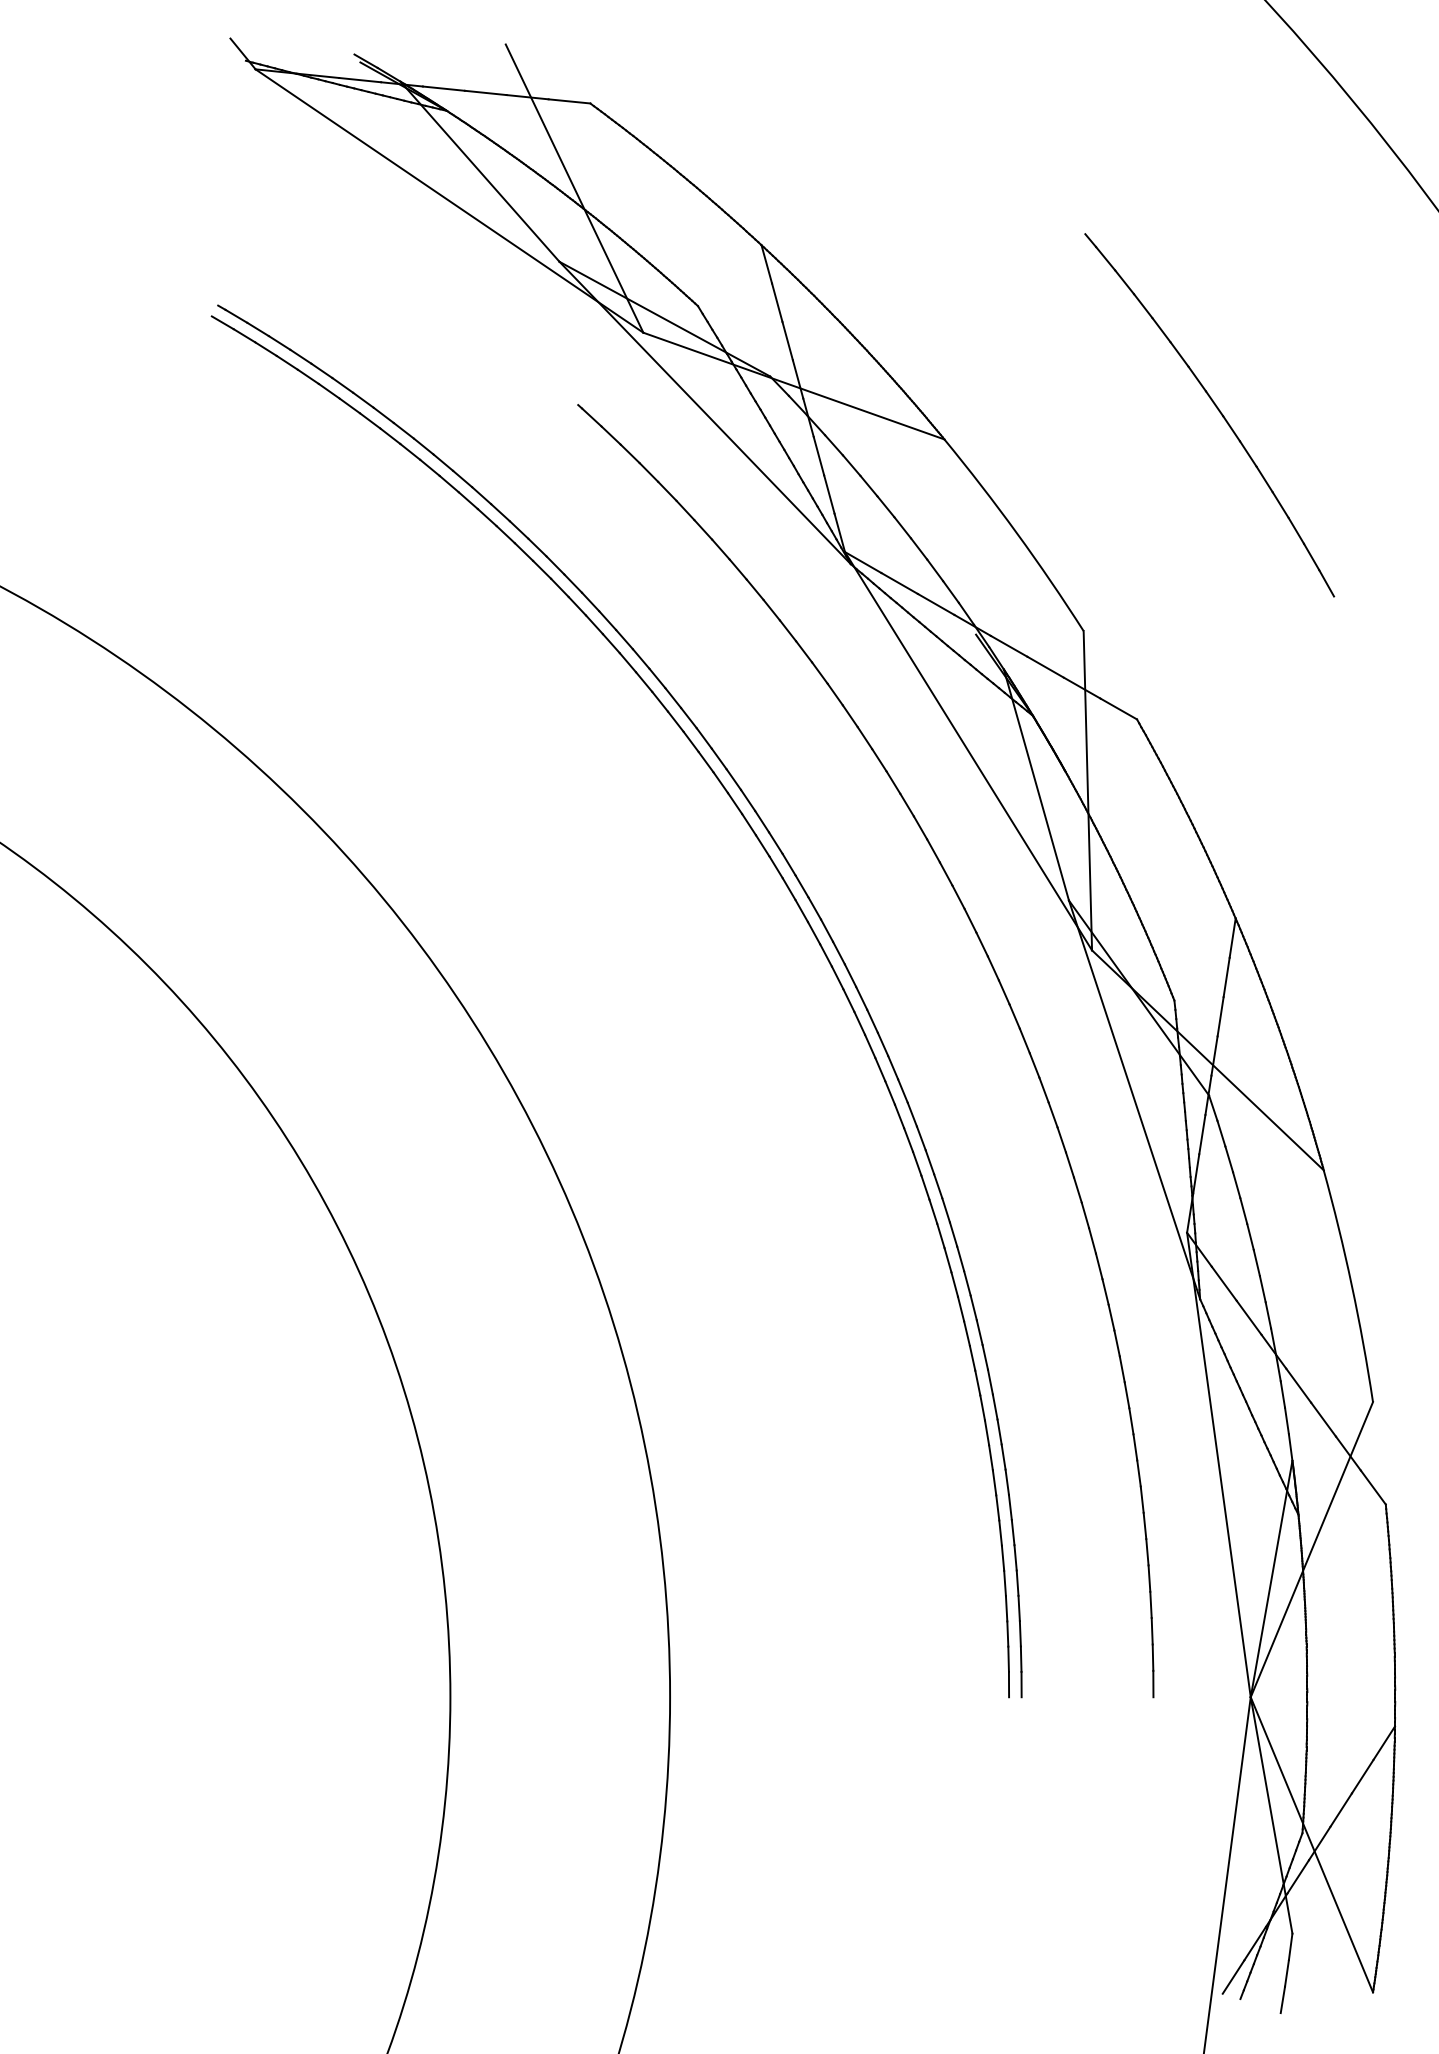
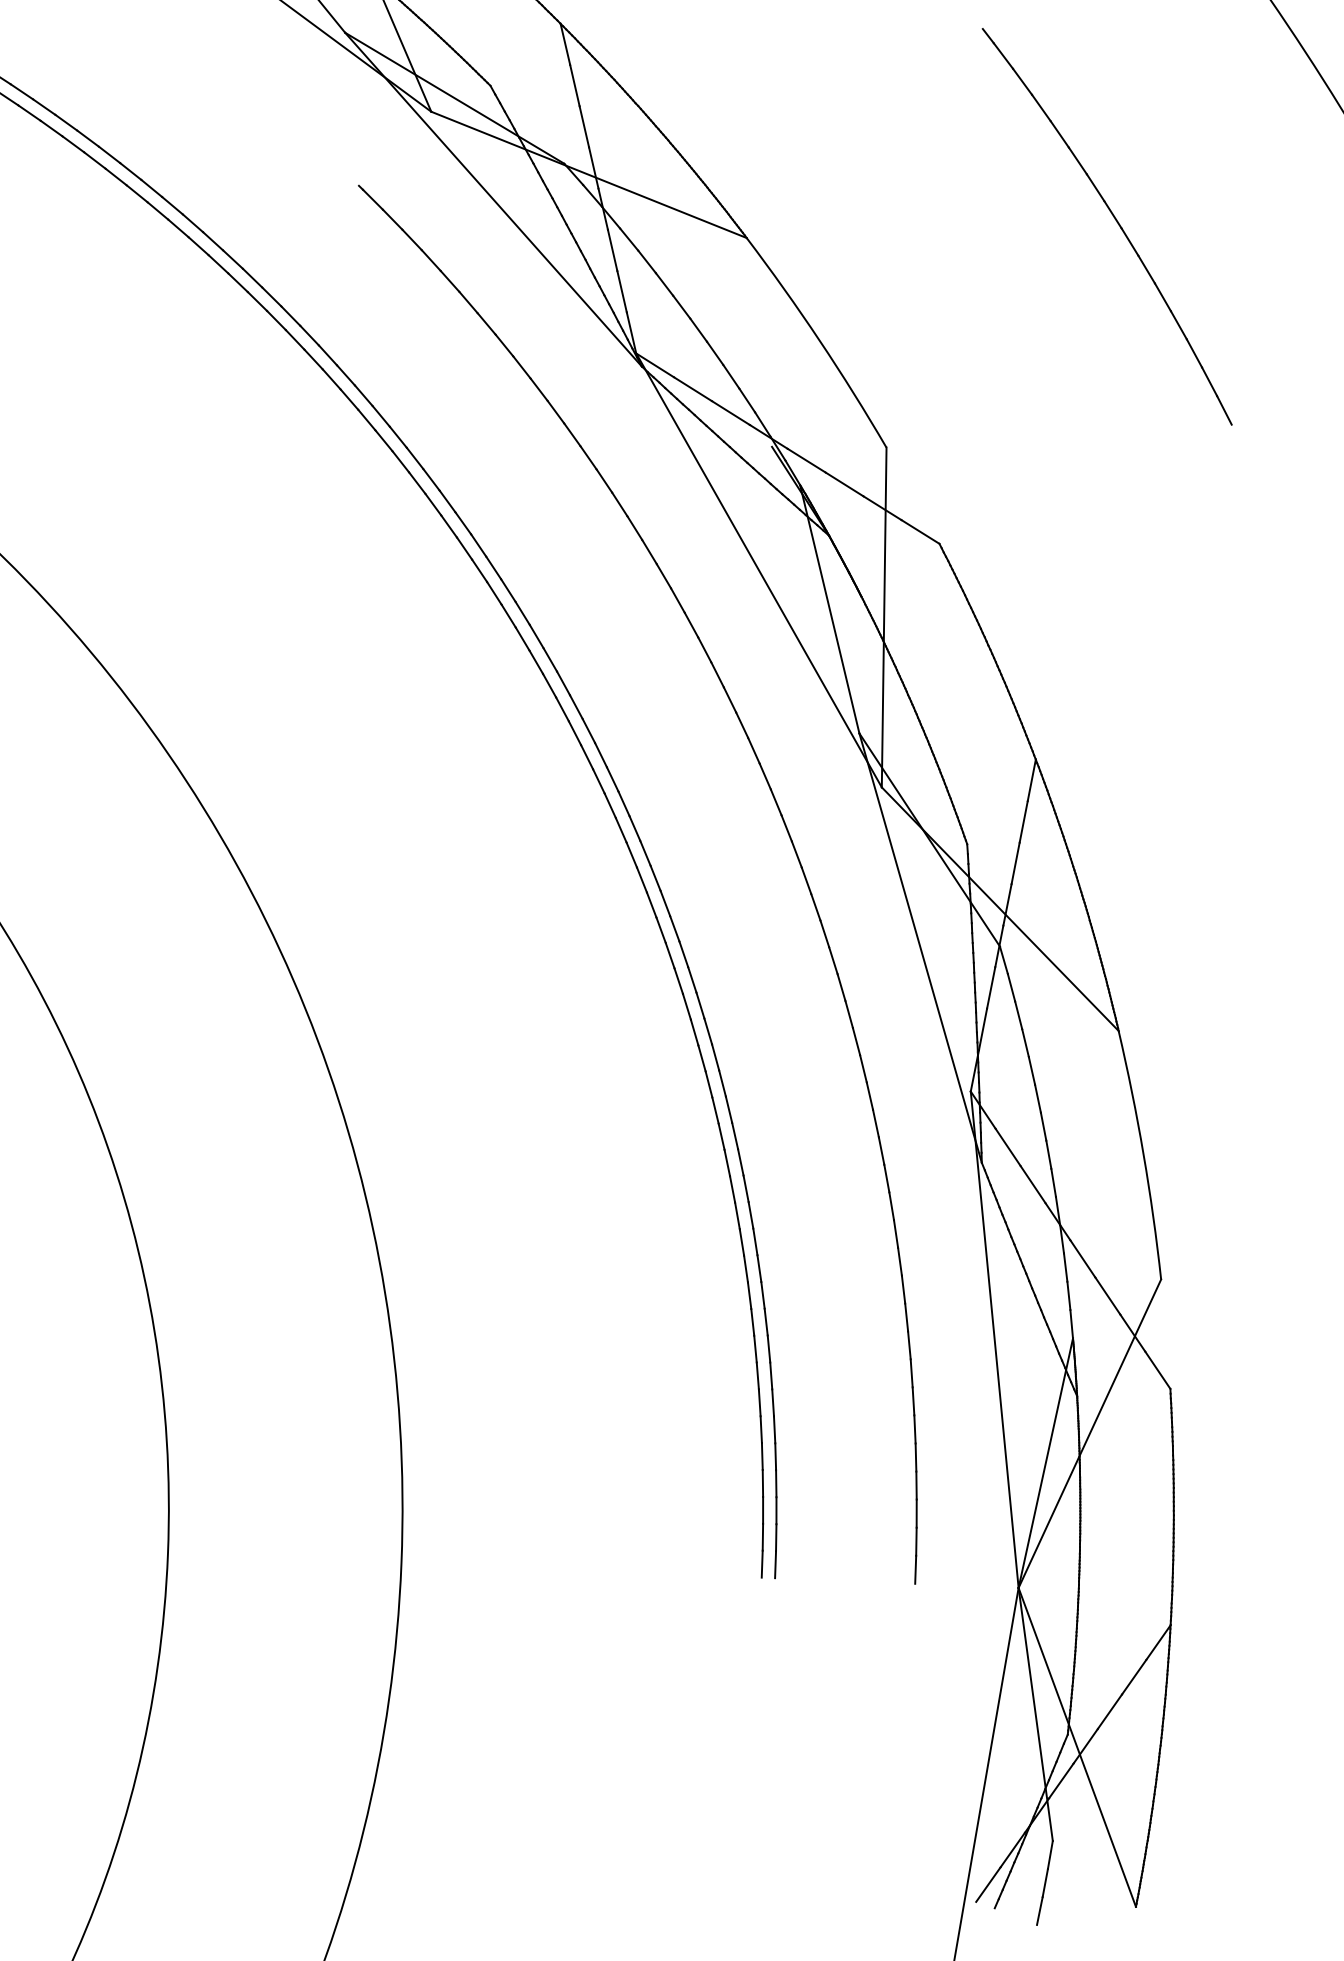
part: (1218, 411) -> (1116, 223), moved

